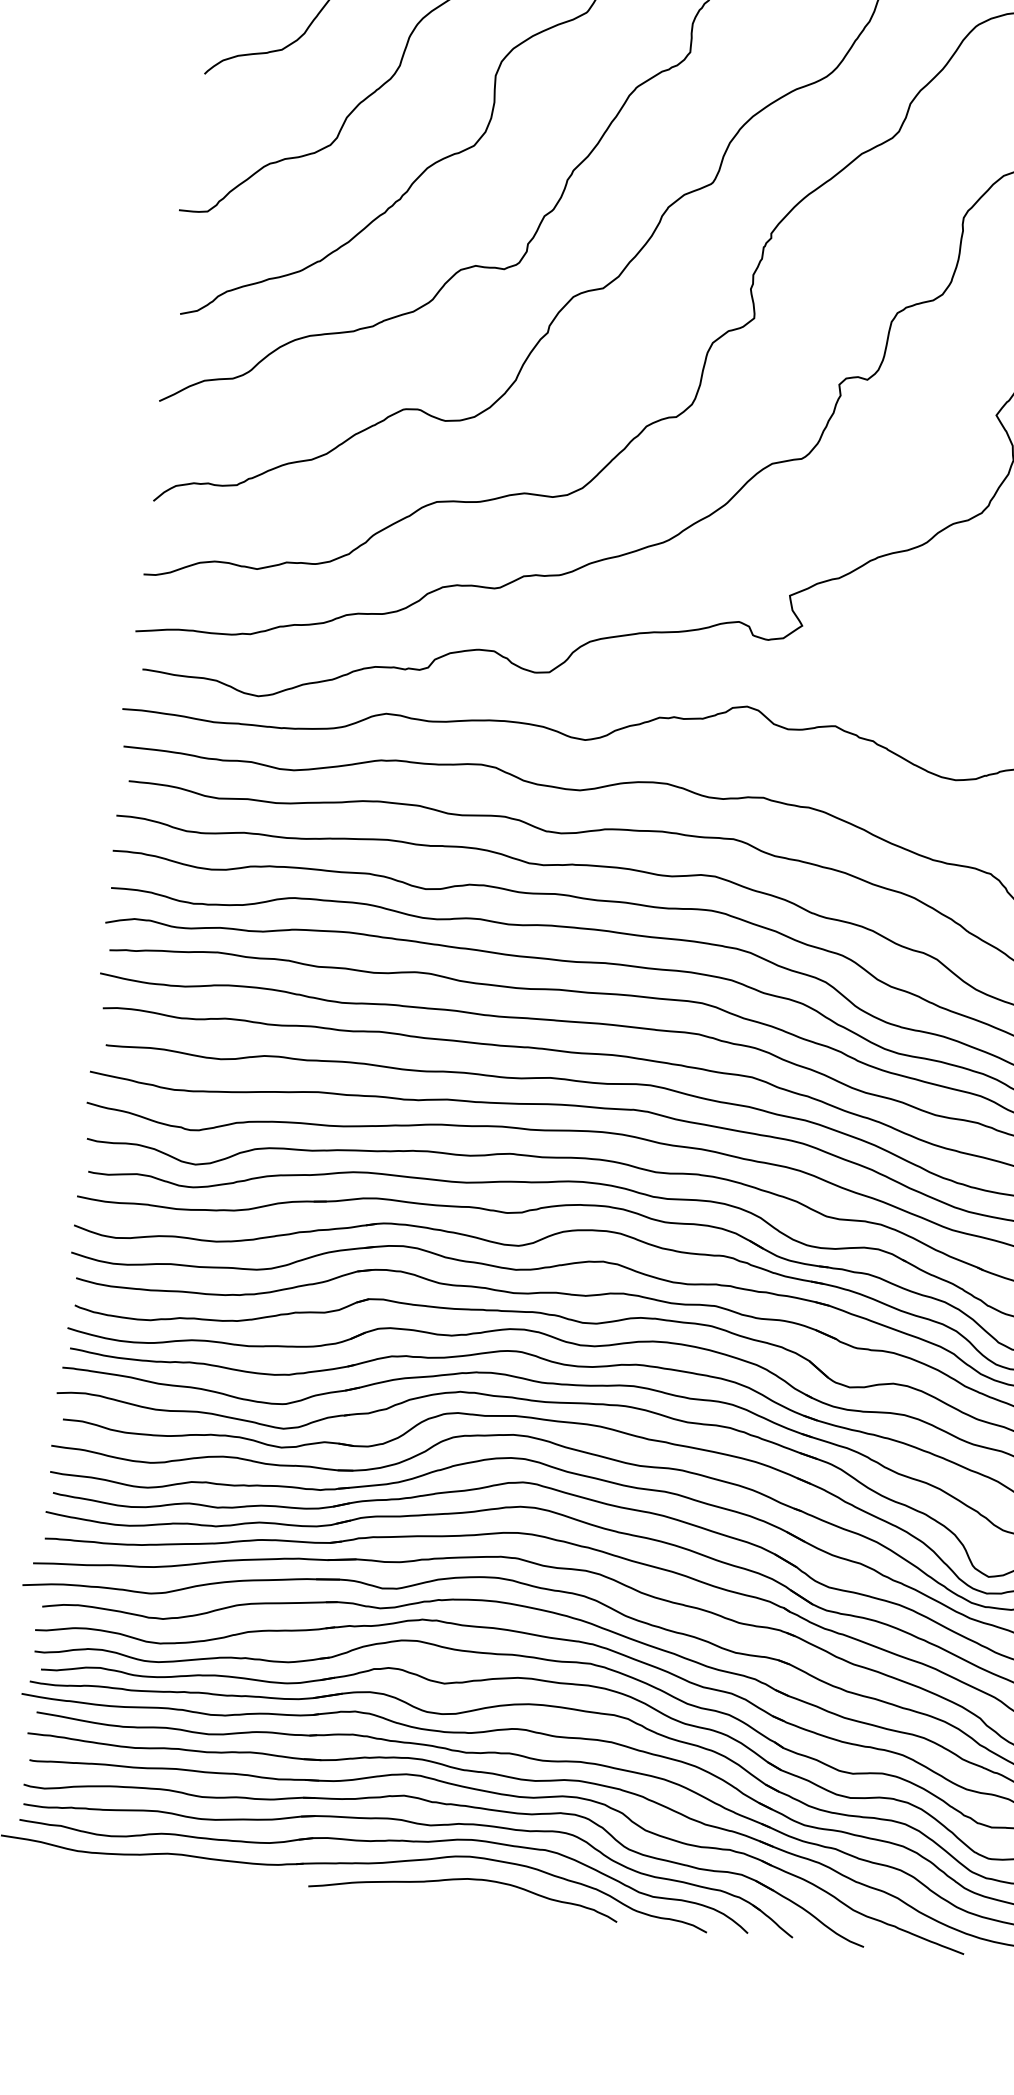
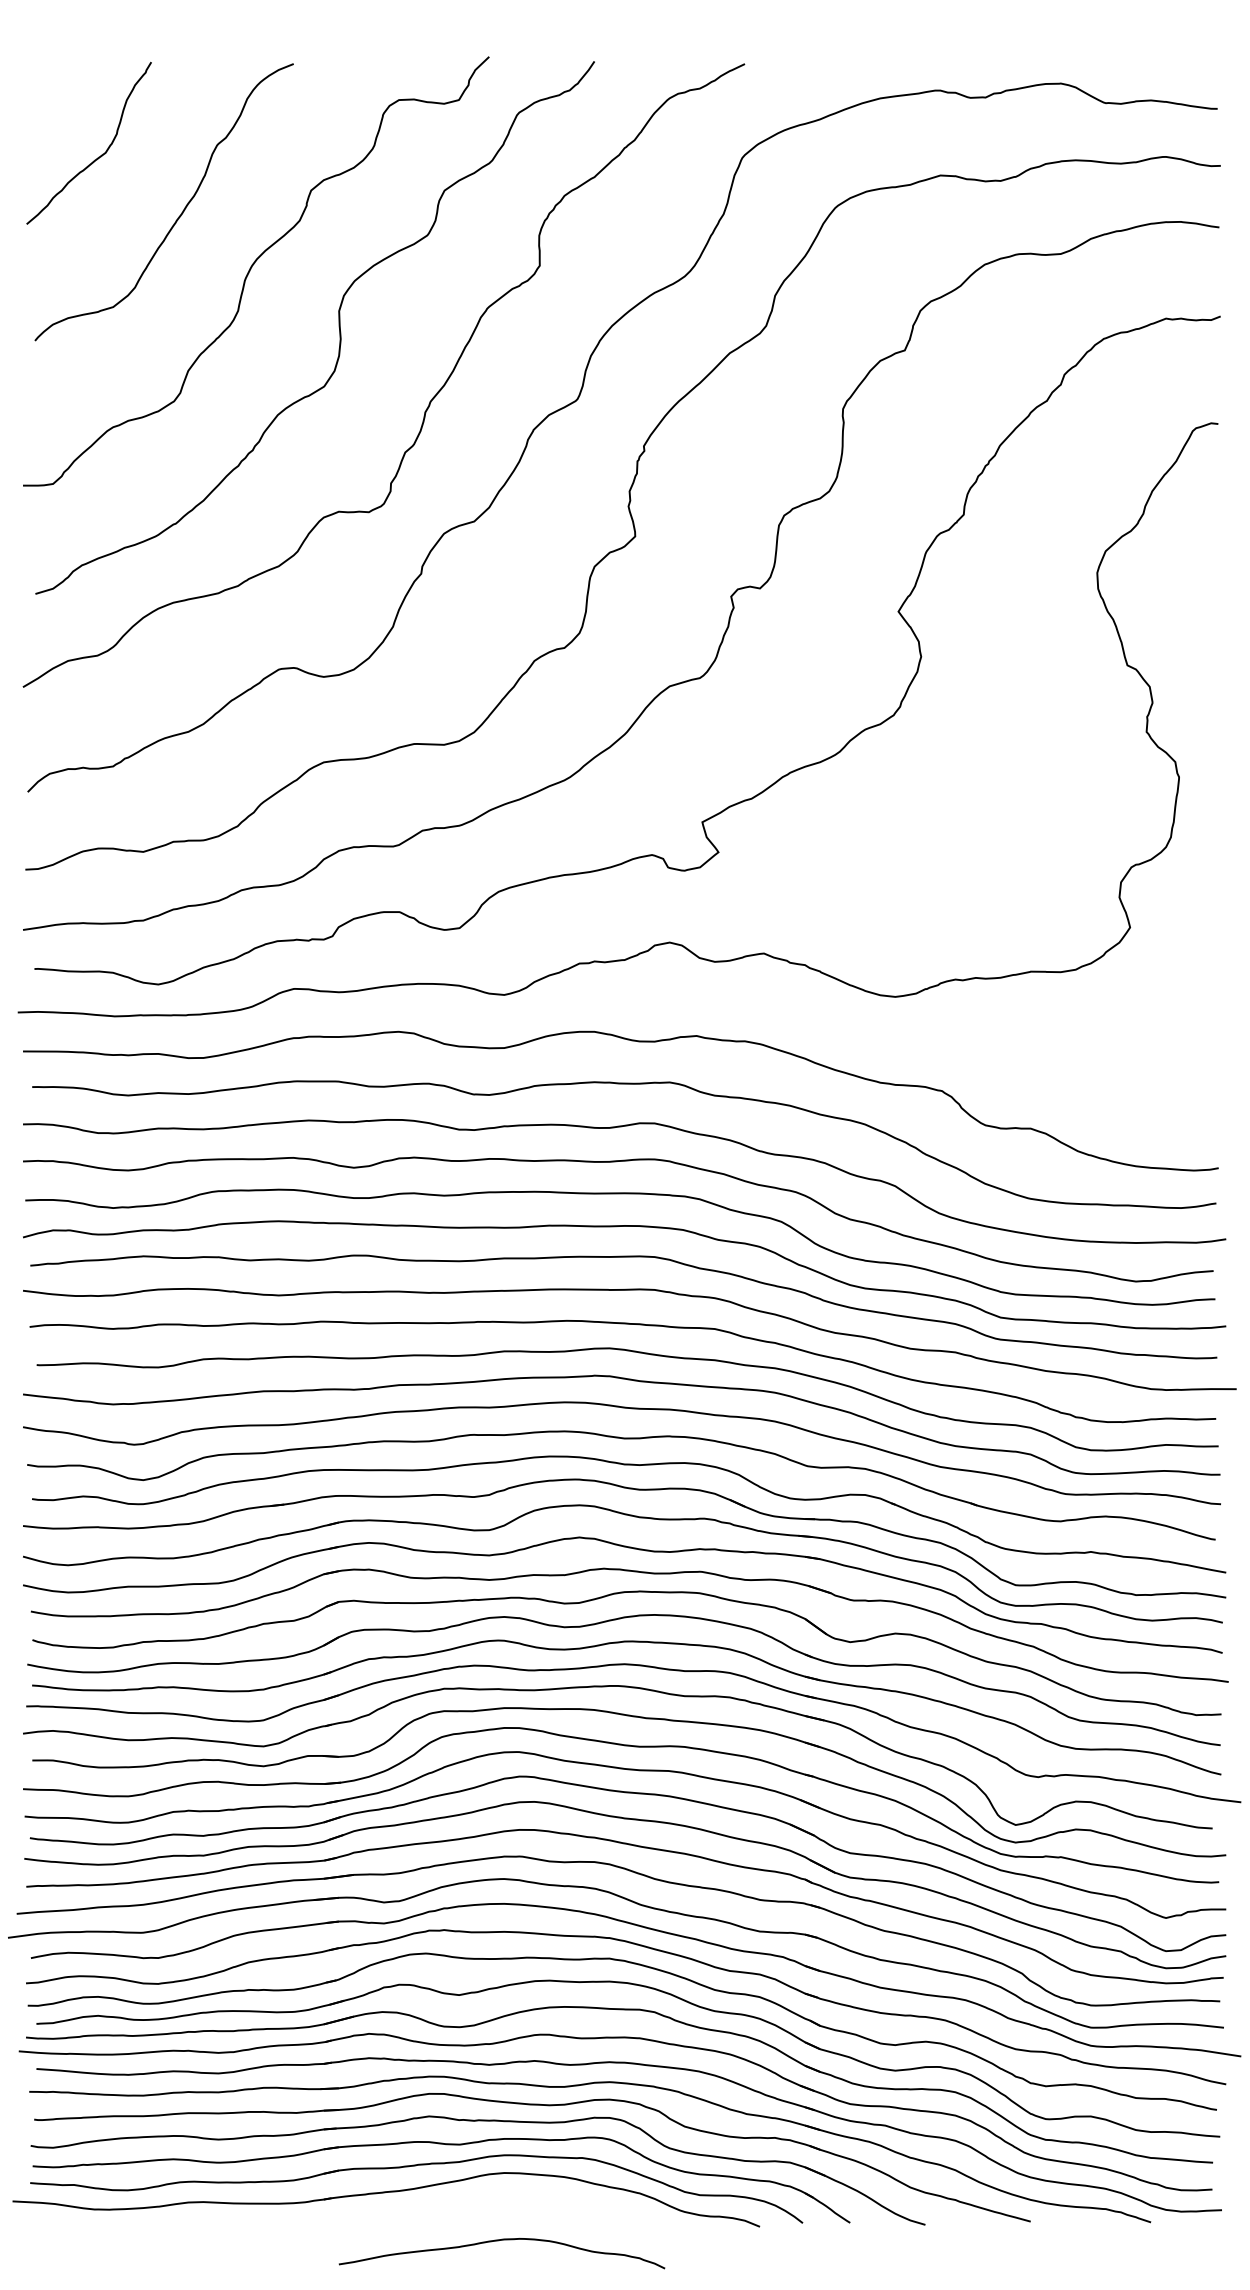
curve: (461, 1880) -> (498, 2241), moved

